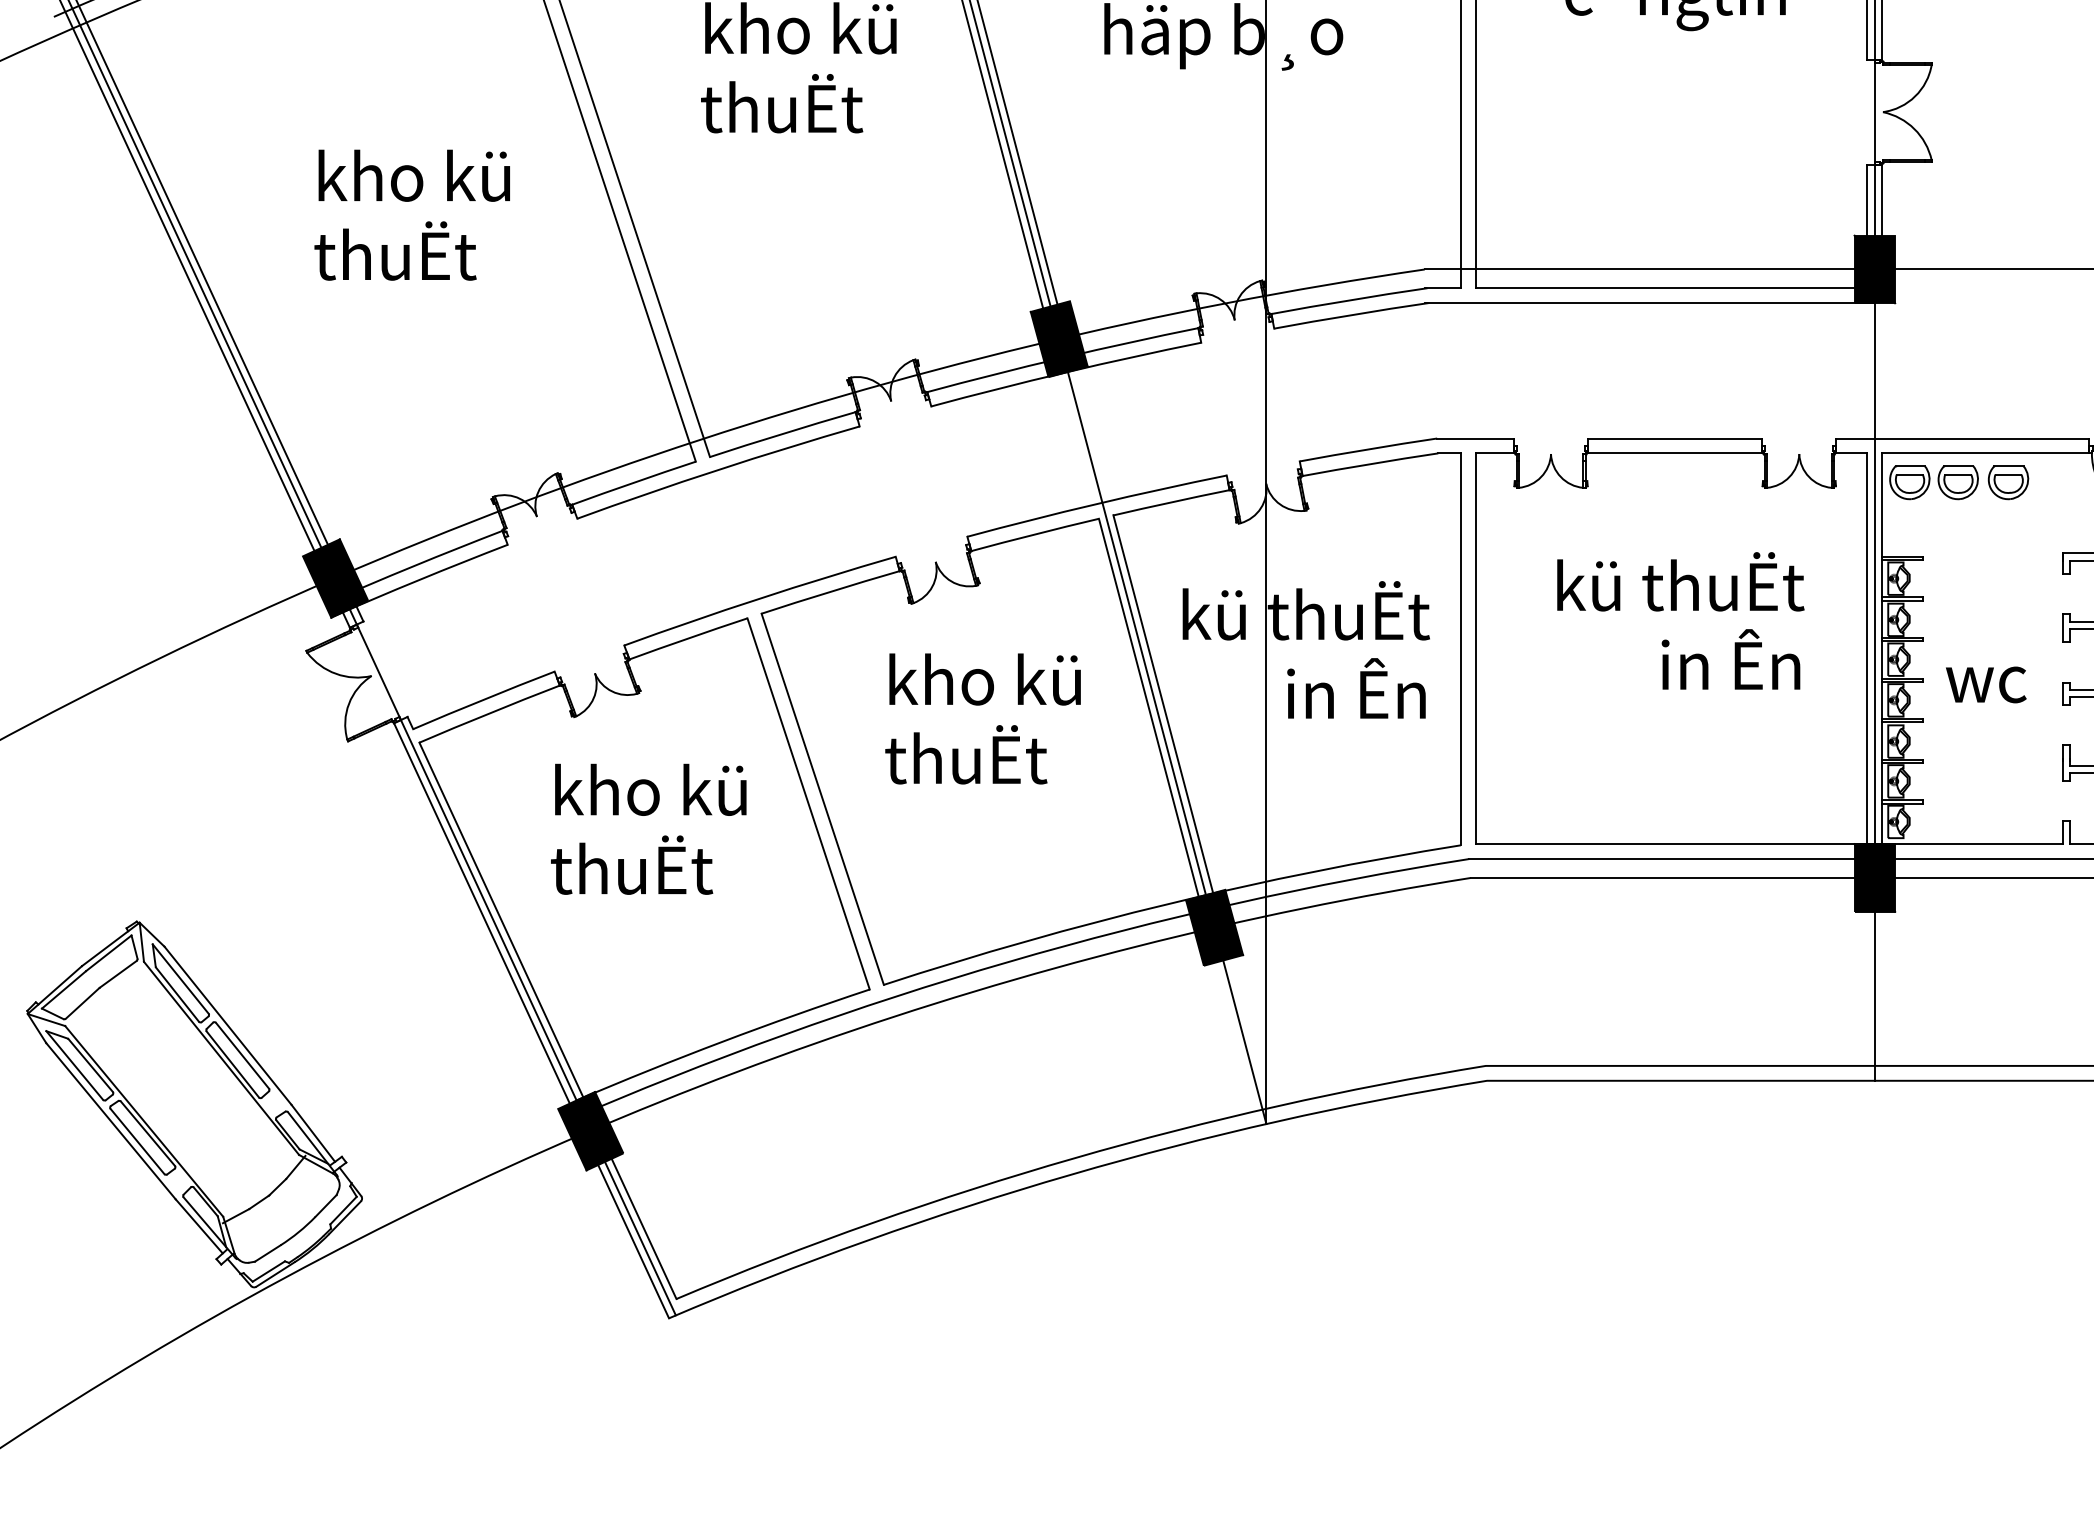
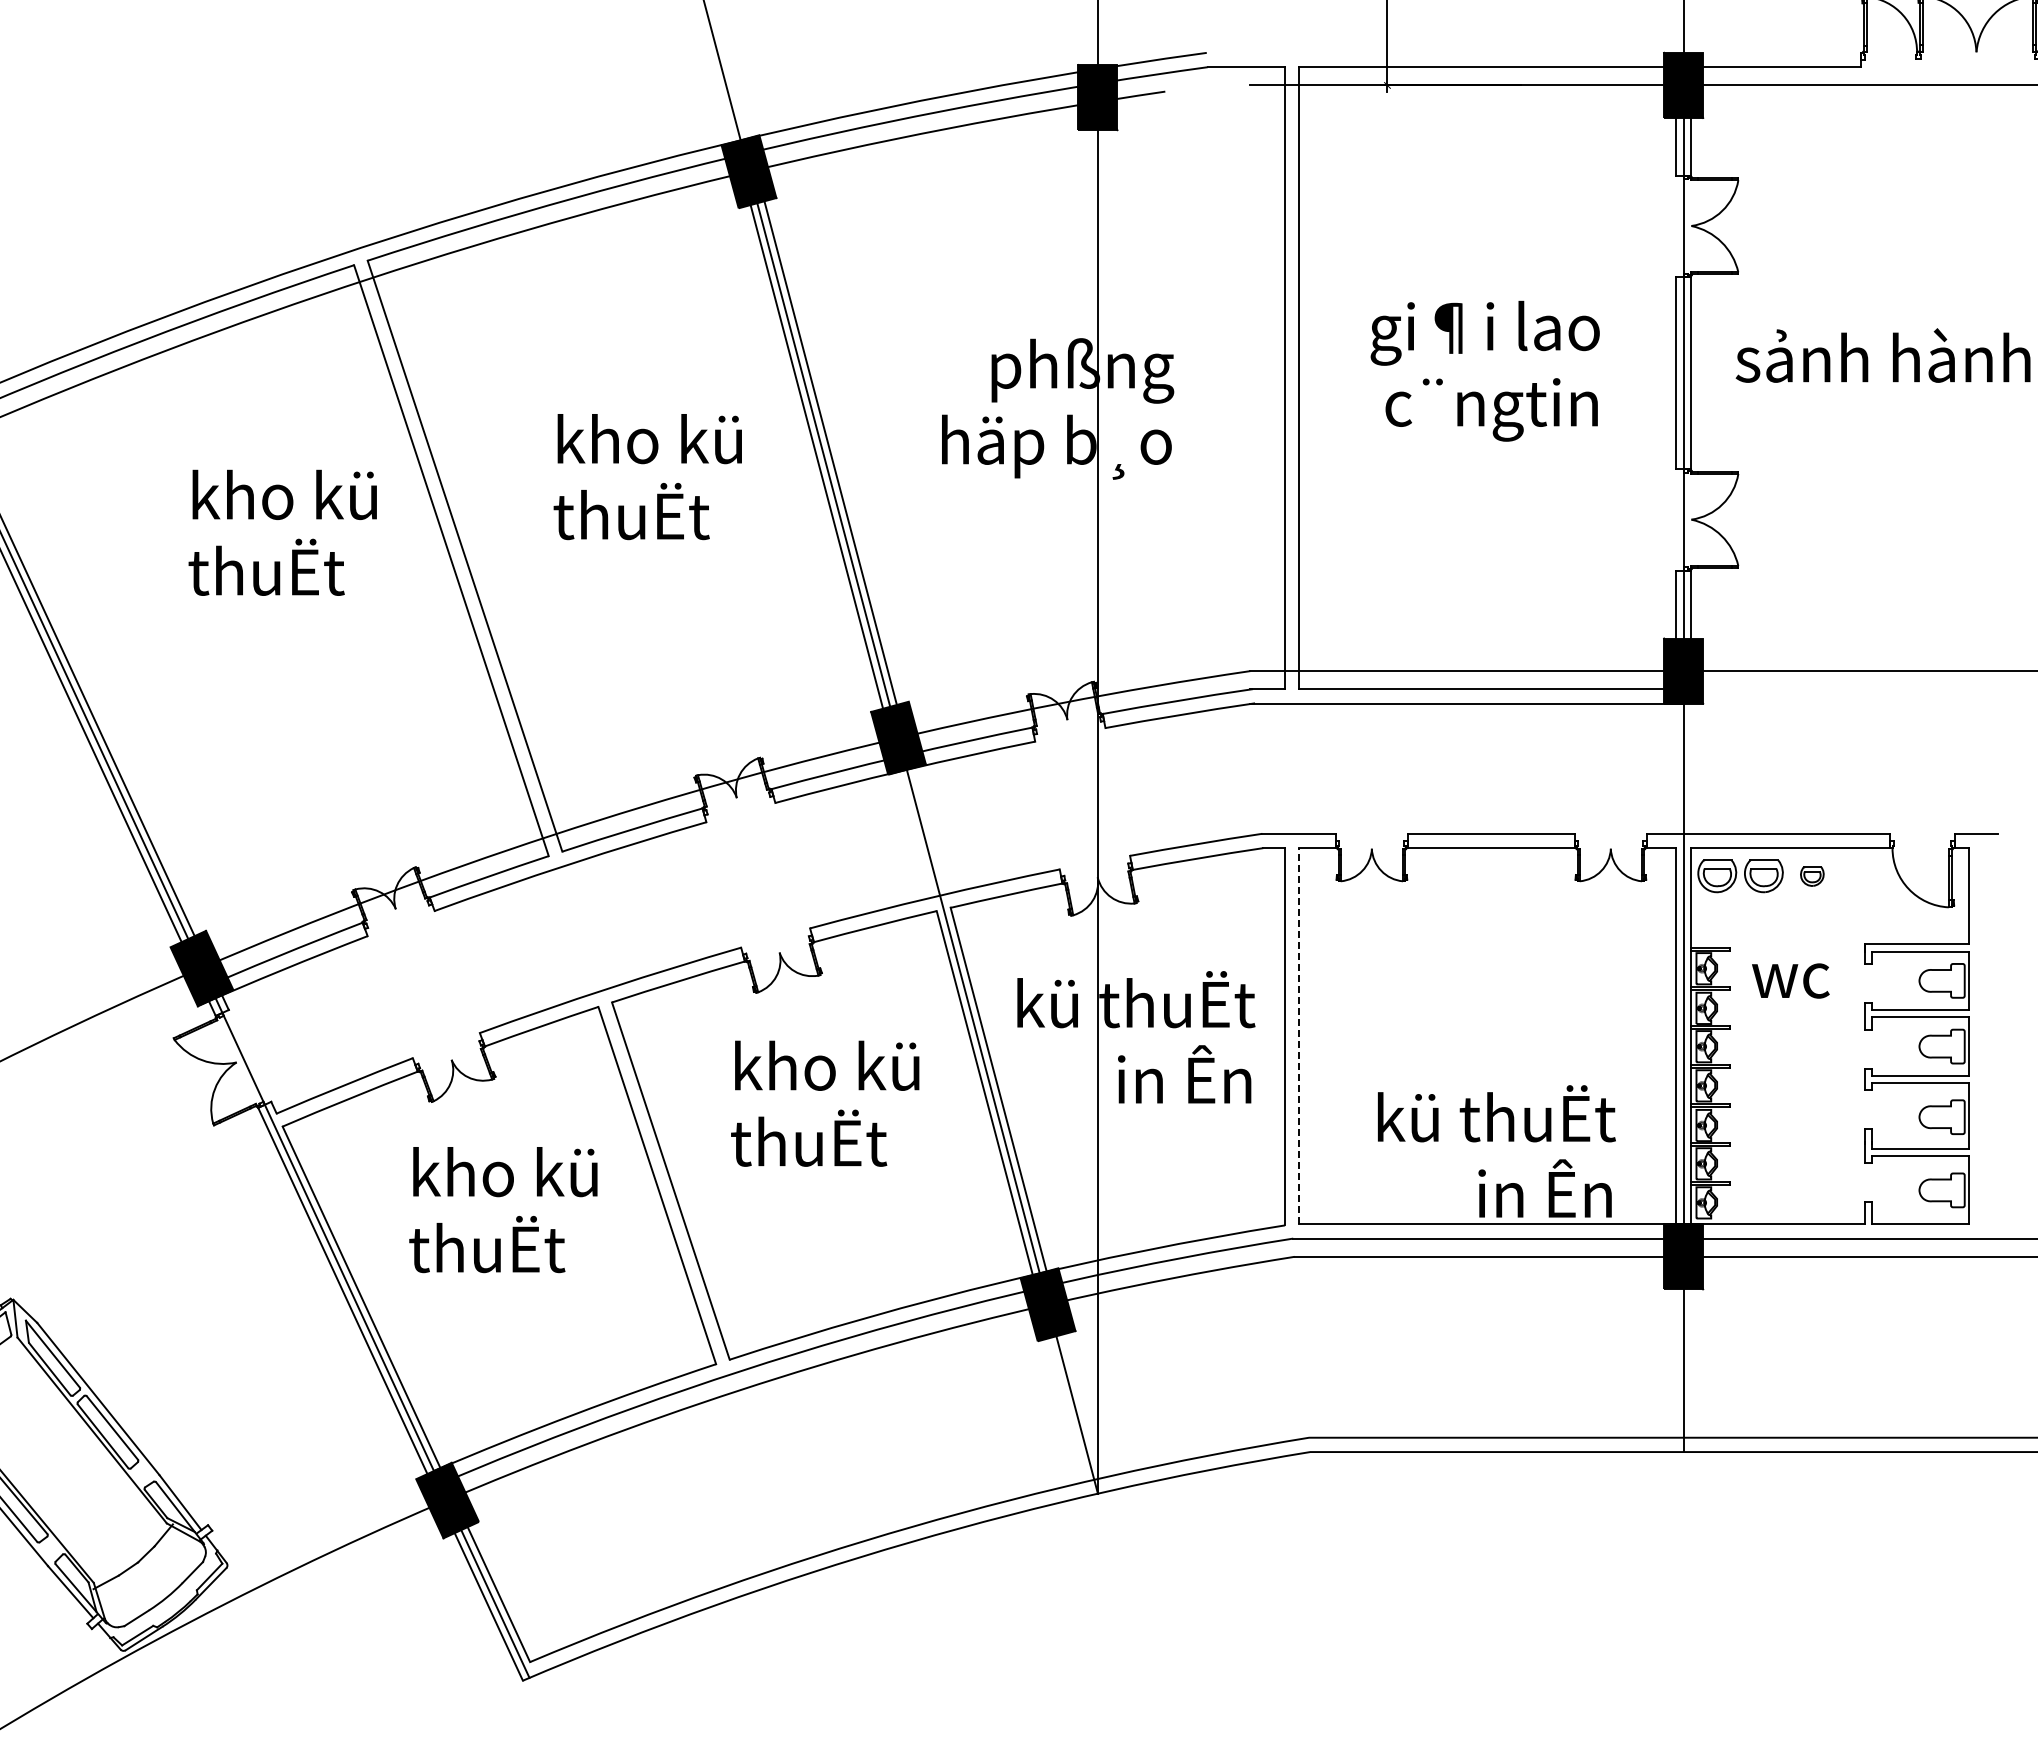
text: (411, 214) -> (282, 532), moved
part: (2008, 482) -> (1812, 876), size x0.6
text: (1680, 621) -> (1496, 1151), moved
line: (1475, 648) -> (1299, 1035), solid -> dashed
text: (1985, 684) -> (1790, 980), moved

